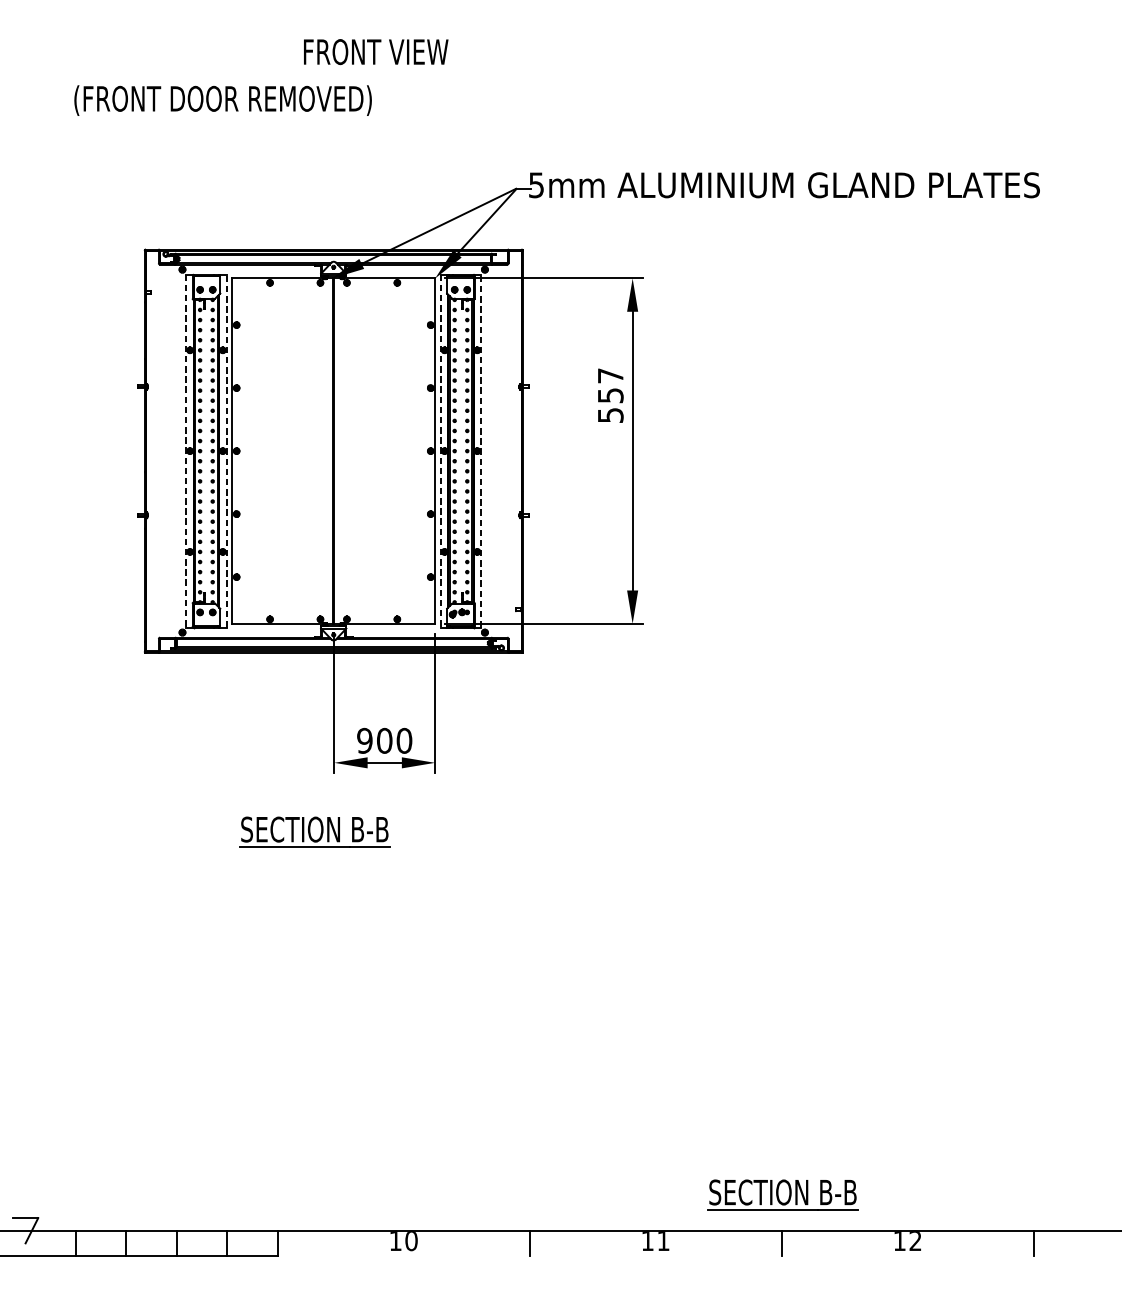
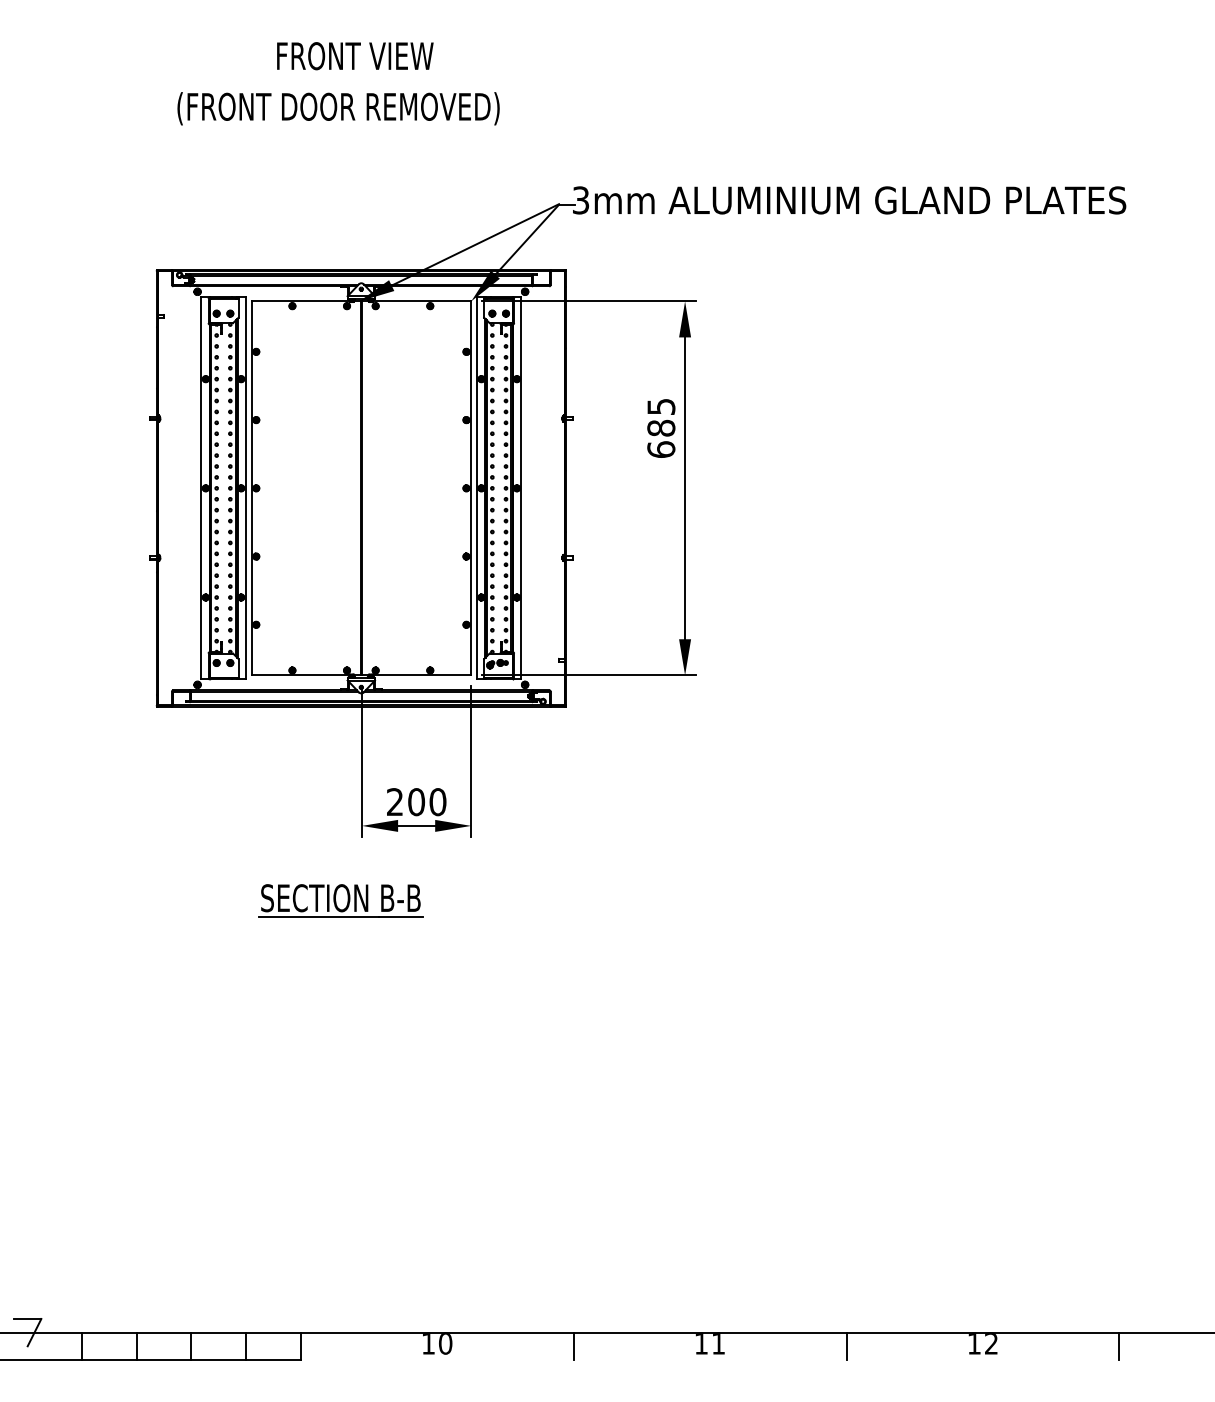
text: (376, 52) -> (355, 56), moved
text: (223, 100) -> (338, 108), moved
text: (536, 184) -> (581, 199), 5mm -> 3mm
text: (610, 395) -> (661, 428), 557 -> 685
line: (226, 450) -> (245, 487), dashed -> solid
line: (481, 450) -> (521, 487), dashed -> solid
line: (186, 451) -> (201, 488), dashed -> solid
line: (440, 451) -> (477, 488), dashed -> solid
text: (364, 741) -> (394, 802), 900 -> 200
part: (782, 1194) -> (847, 1293), removed

